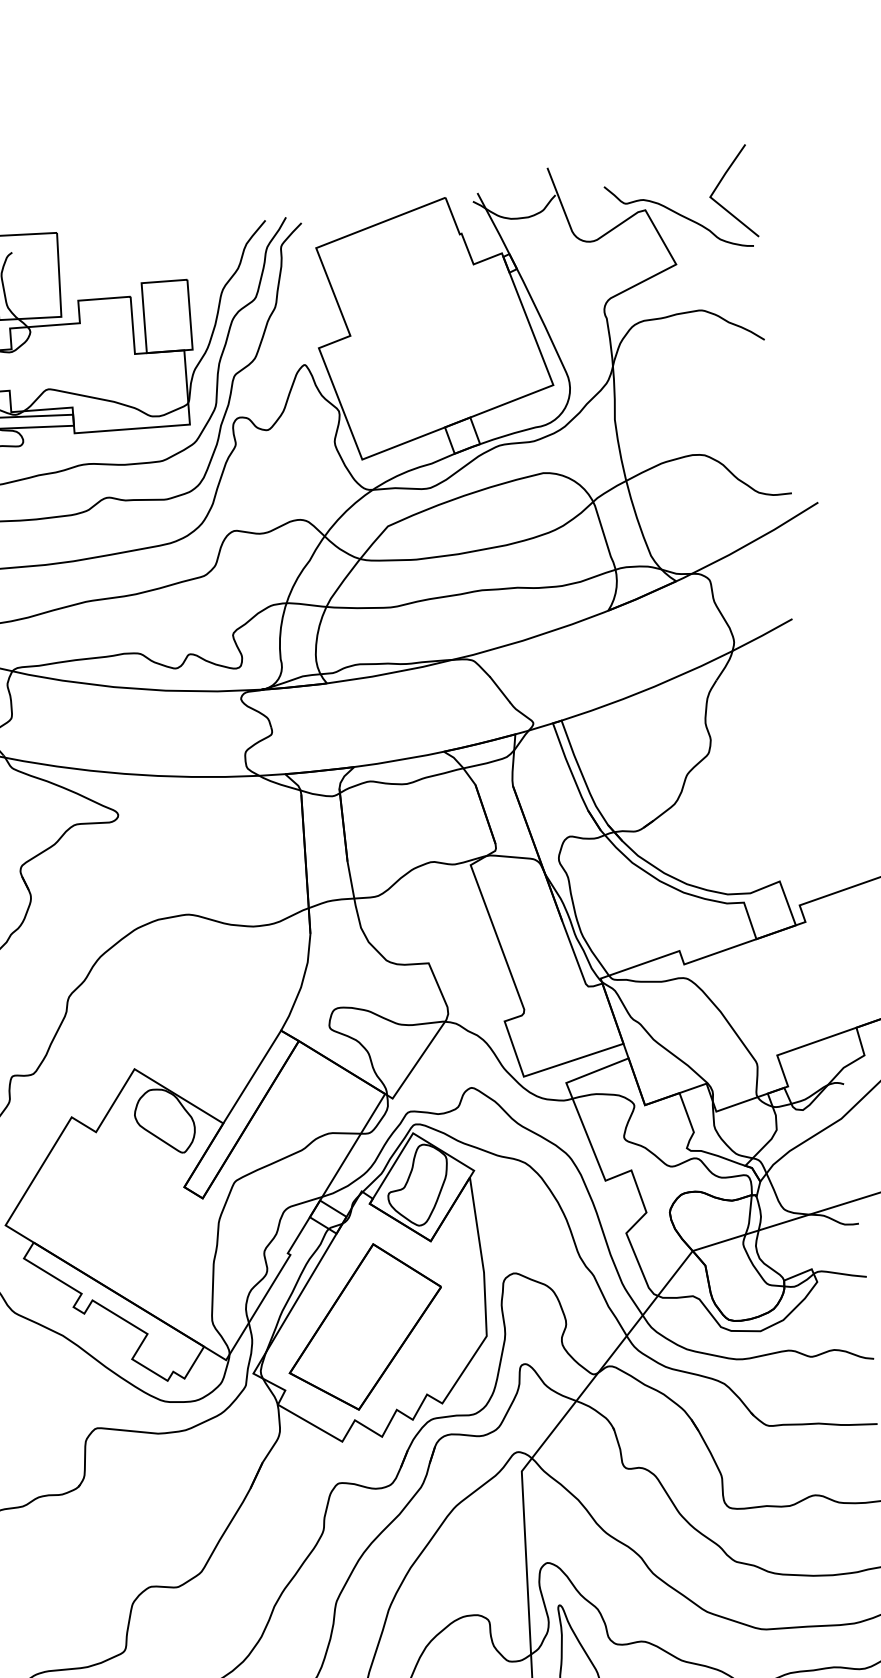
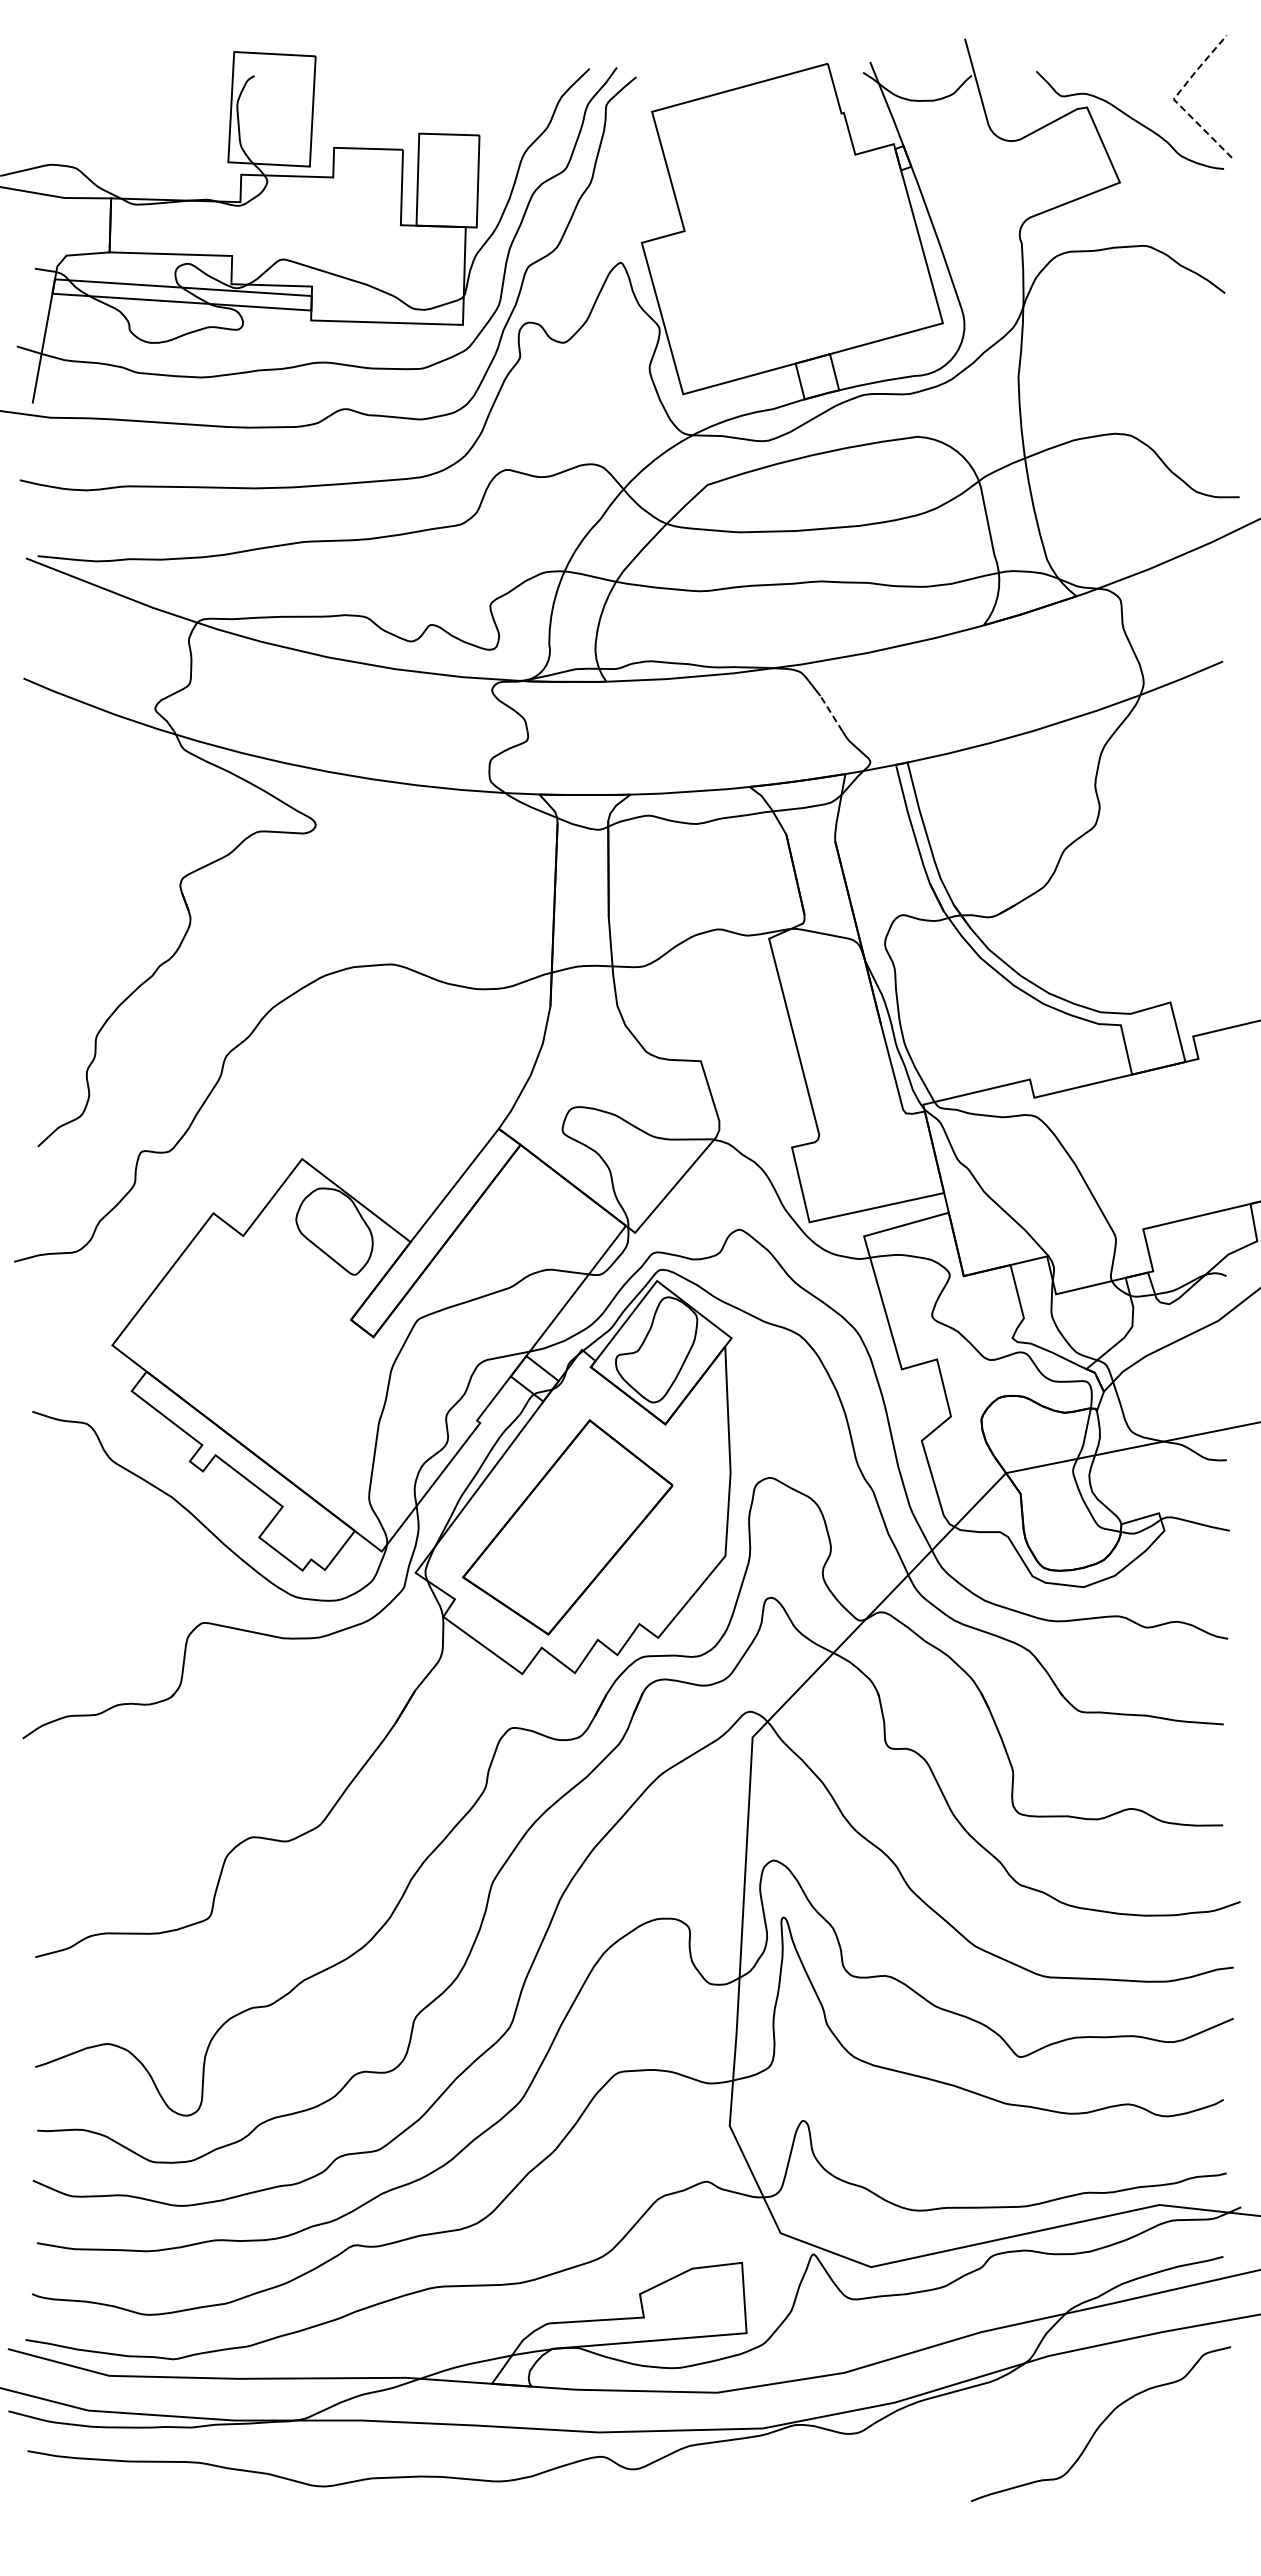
line: (710, 196) -> (1174, 98), solid -> dashed
line: (500, 689) -> (831, 713), solid -> dashed

